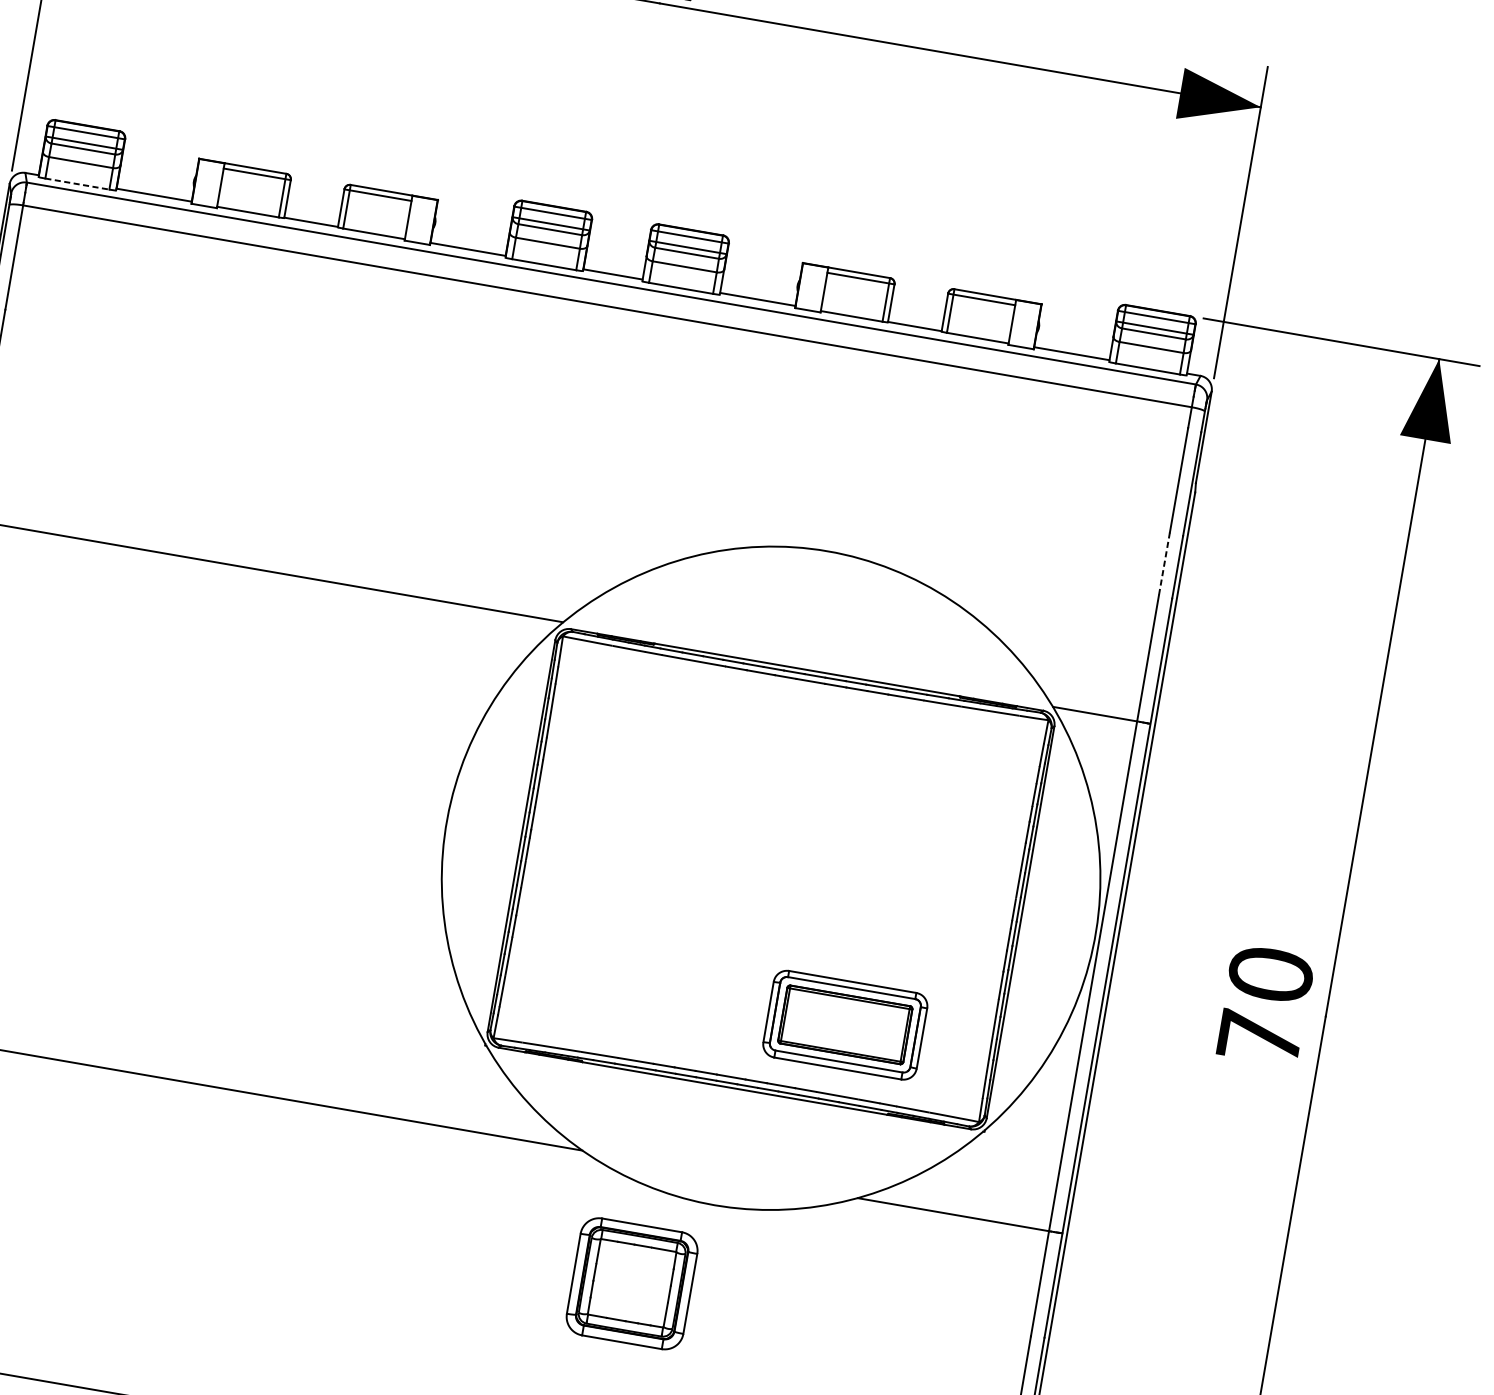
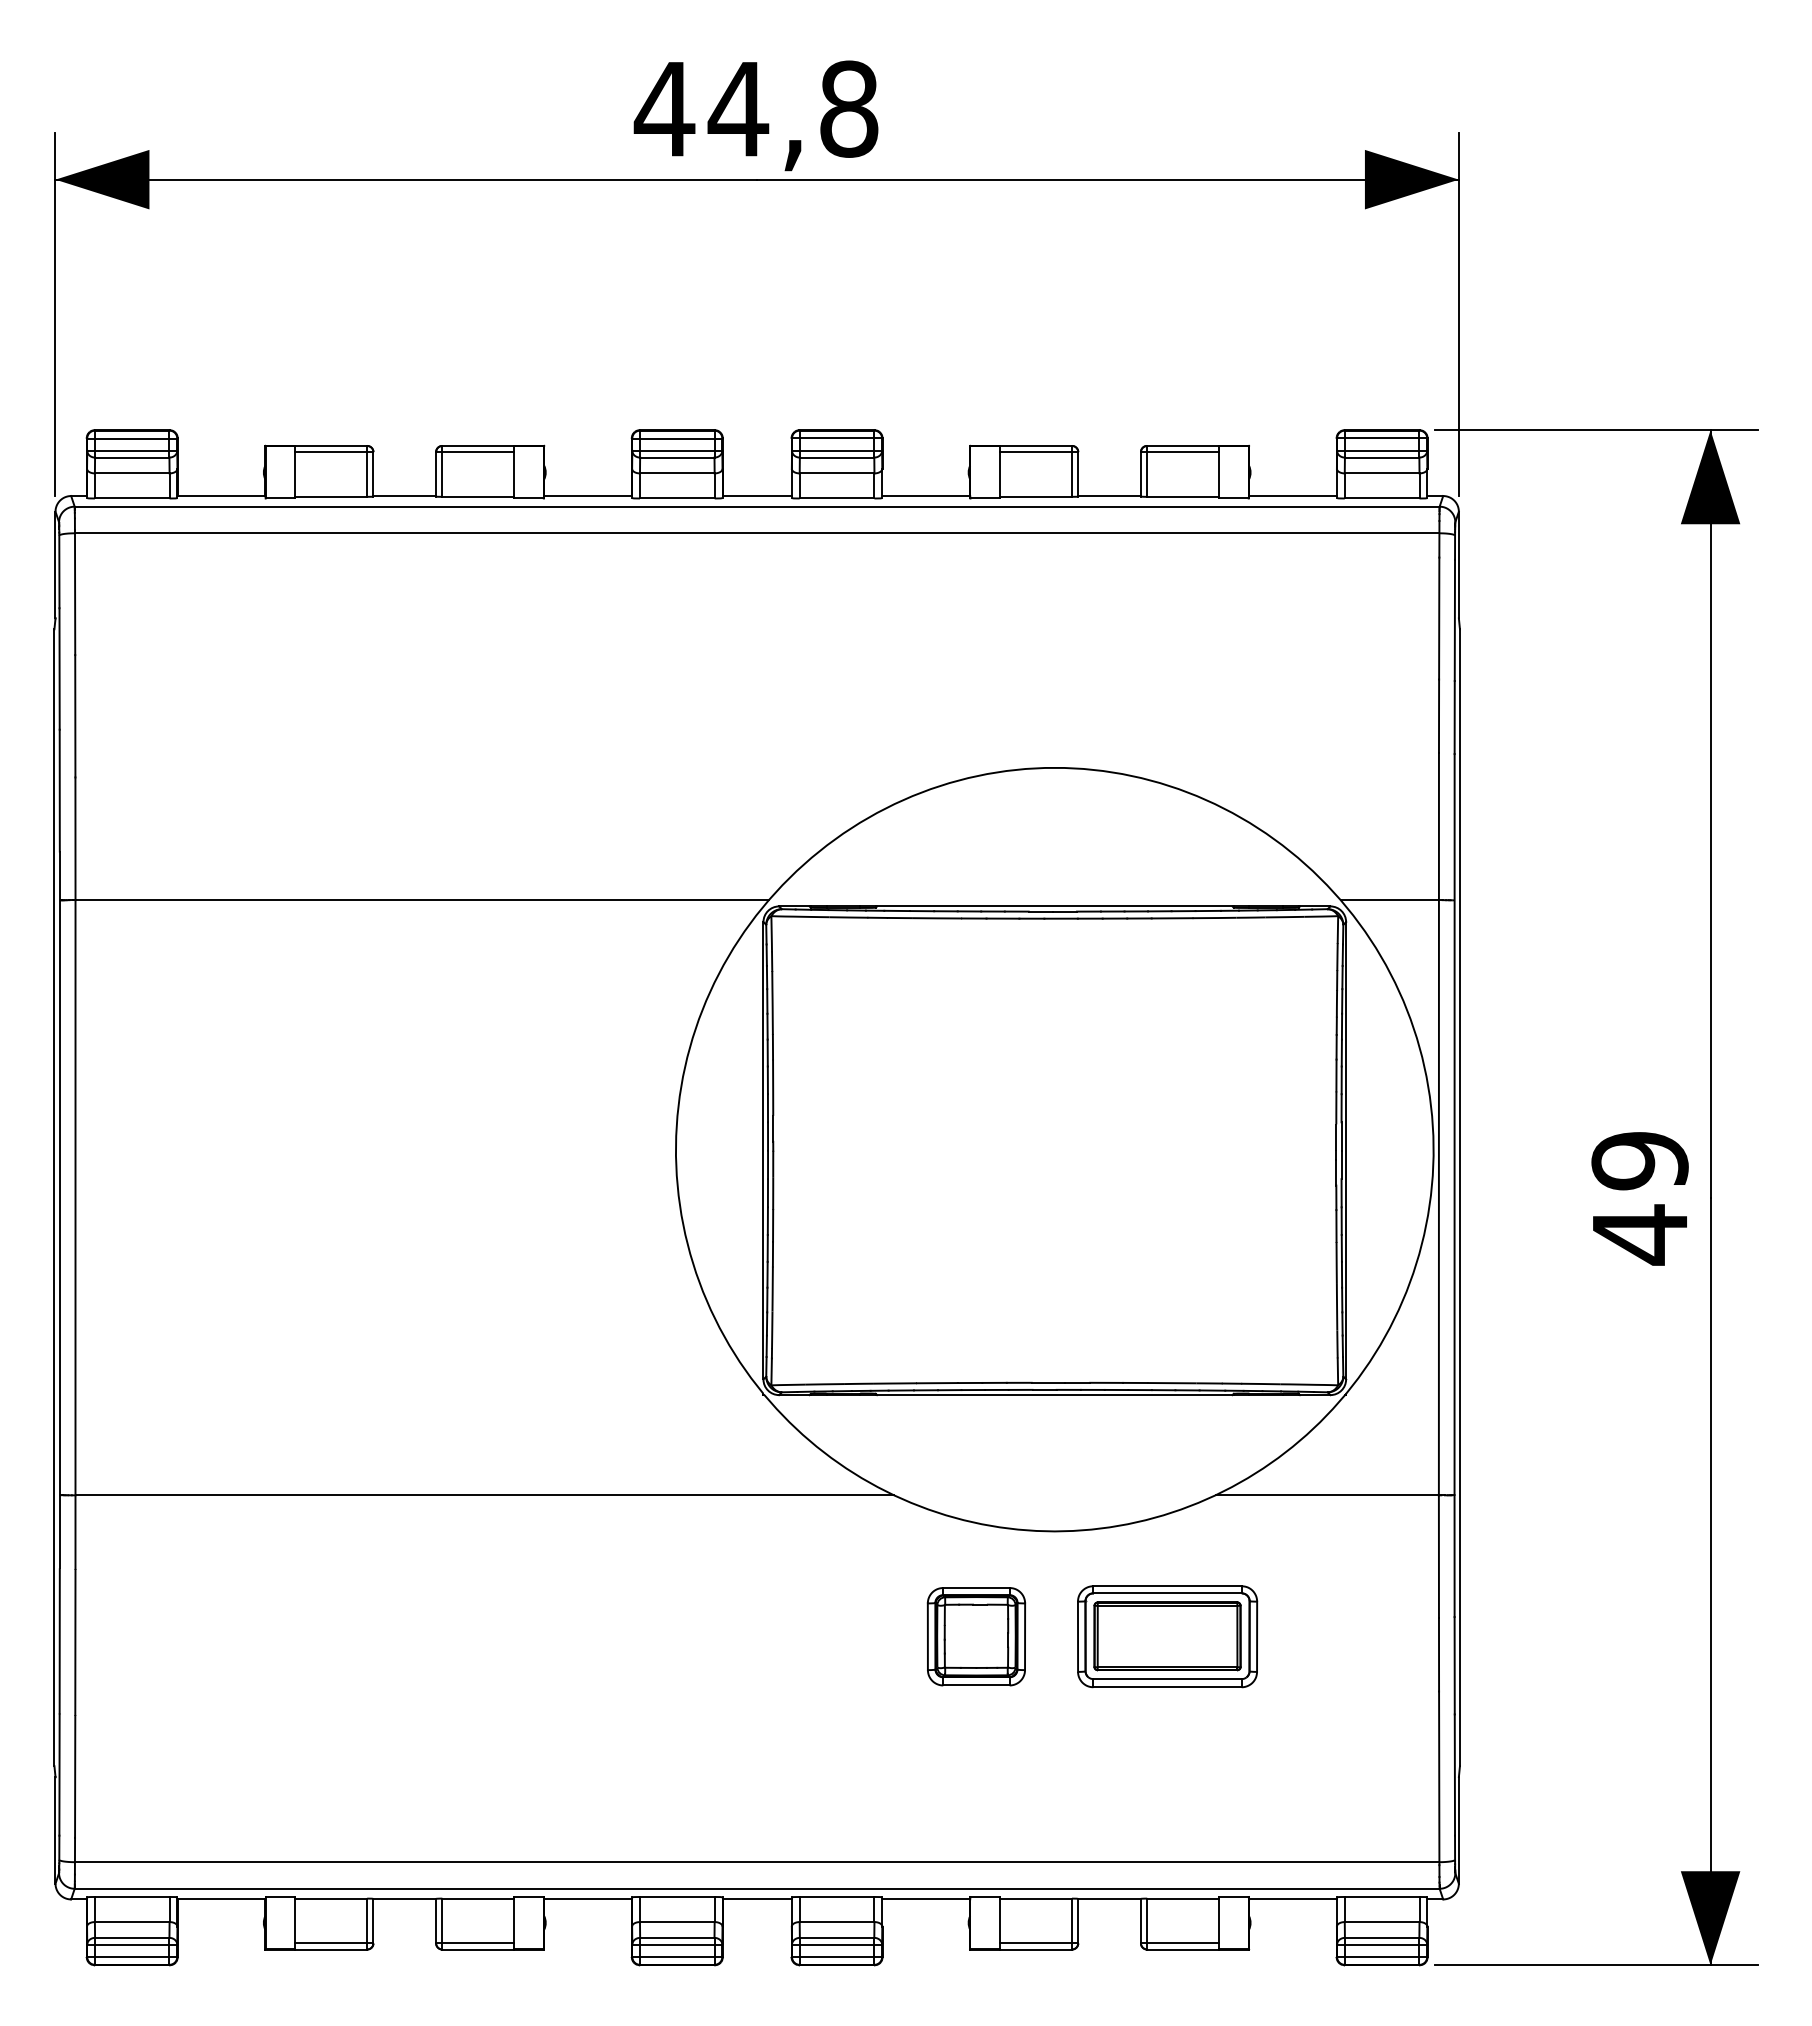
line: (77, 184) -> (132, 498), dashed -> solid
line: (1164, 564) -> (1439, 716), dashed -> solid
text: (1264, 1006) -> (1639, 1198), 70 -> 49
part: (845, 1025) -> (1167, 1636), moved
part: (632, 1283) -> (976, 1636), size x0.71

